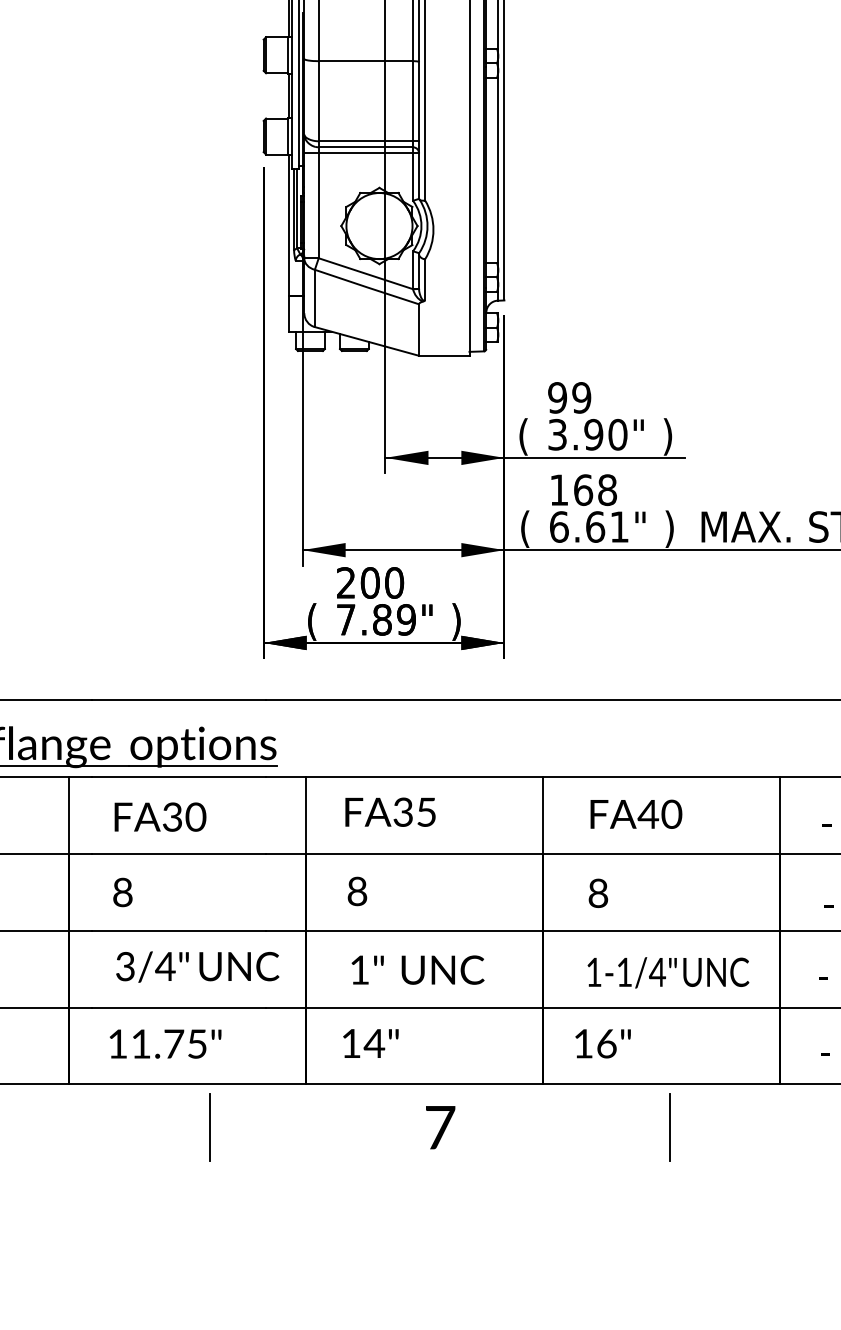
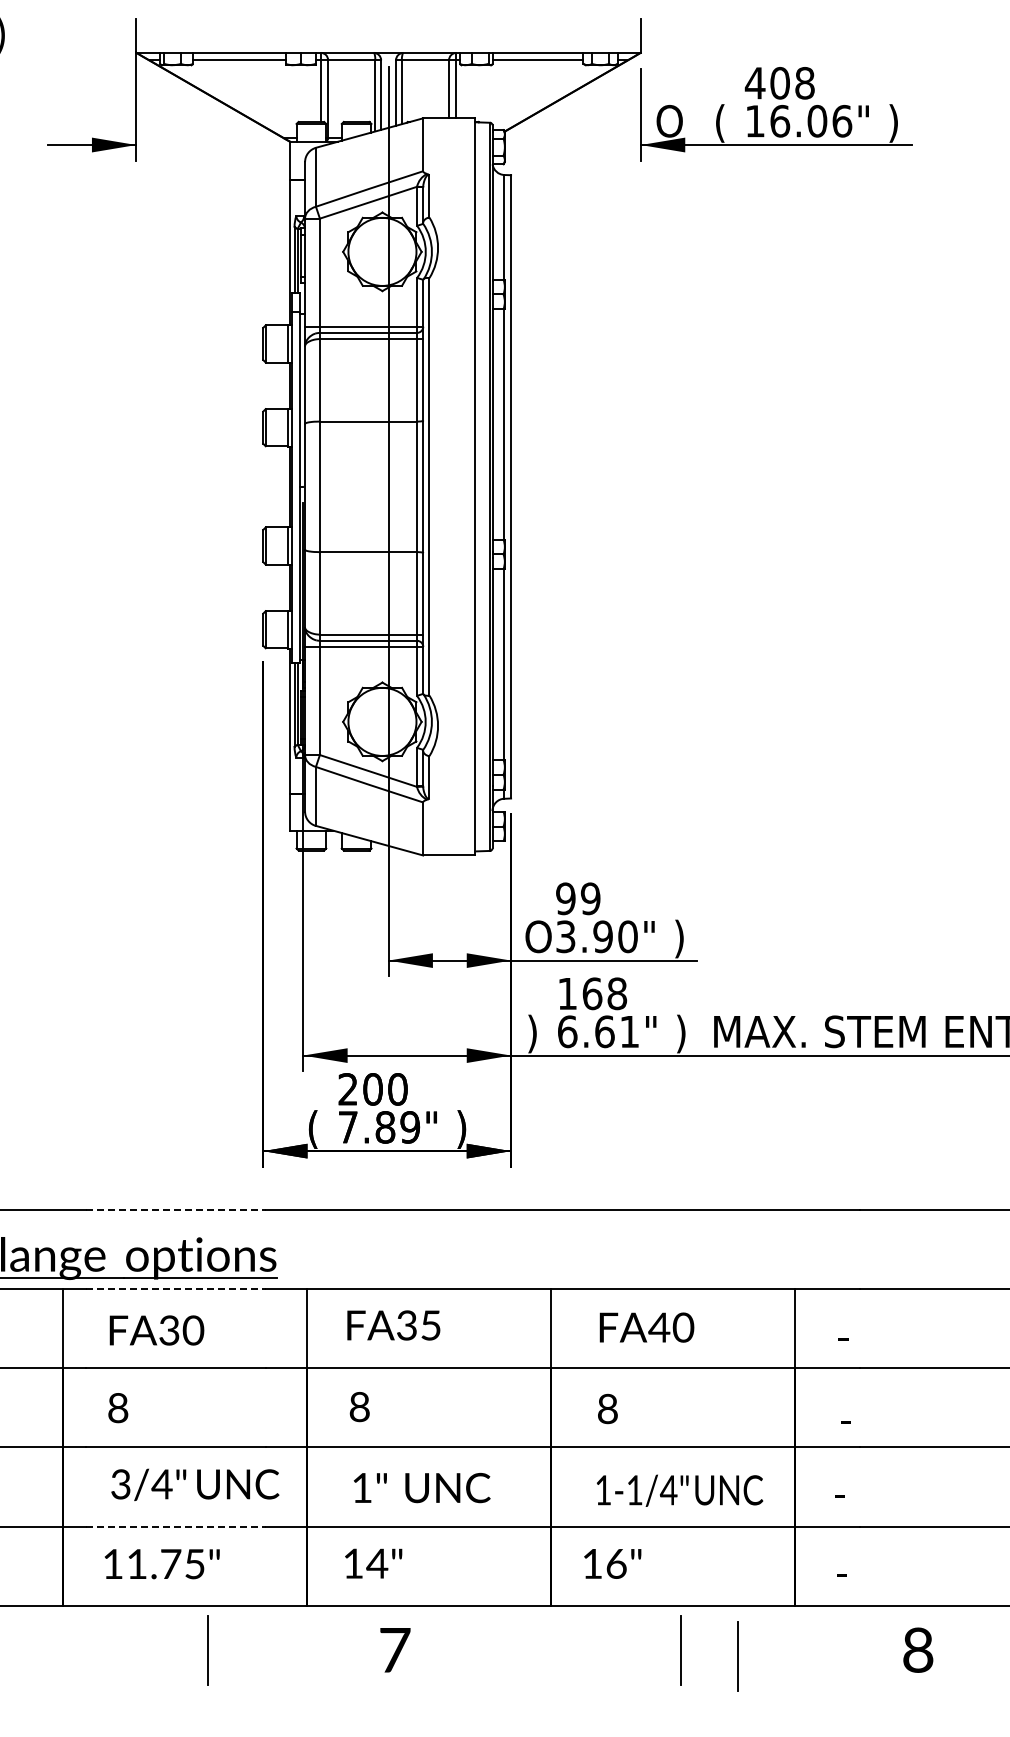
text: (531, 436) -> (538, 938), ( -> O
text: (525, 528) -> (532, 1033), ( -> )
line: (179, 699) -> (176, 1209), solid -> dashed
line: (179, 777) -> (176, 1289), solid -> dashed
line: (179, 1007) -> (176, 1526), solid -> dashed
text: (440, 1127) -> (395, 1650), moved
line: (724, 1133) -> (737, 1656), added

